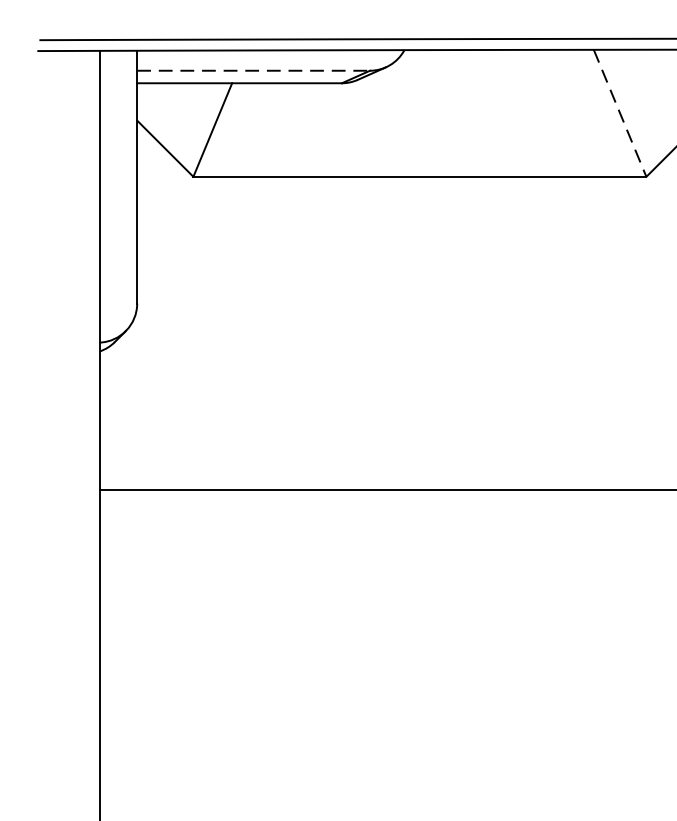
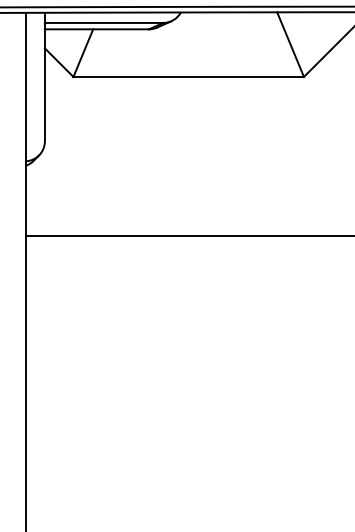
line: (254, 69) -> (104, 22), dashed -> solid
line: (619, 113) -> (290, 44), dashed -> solid

